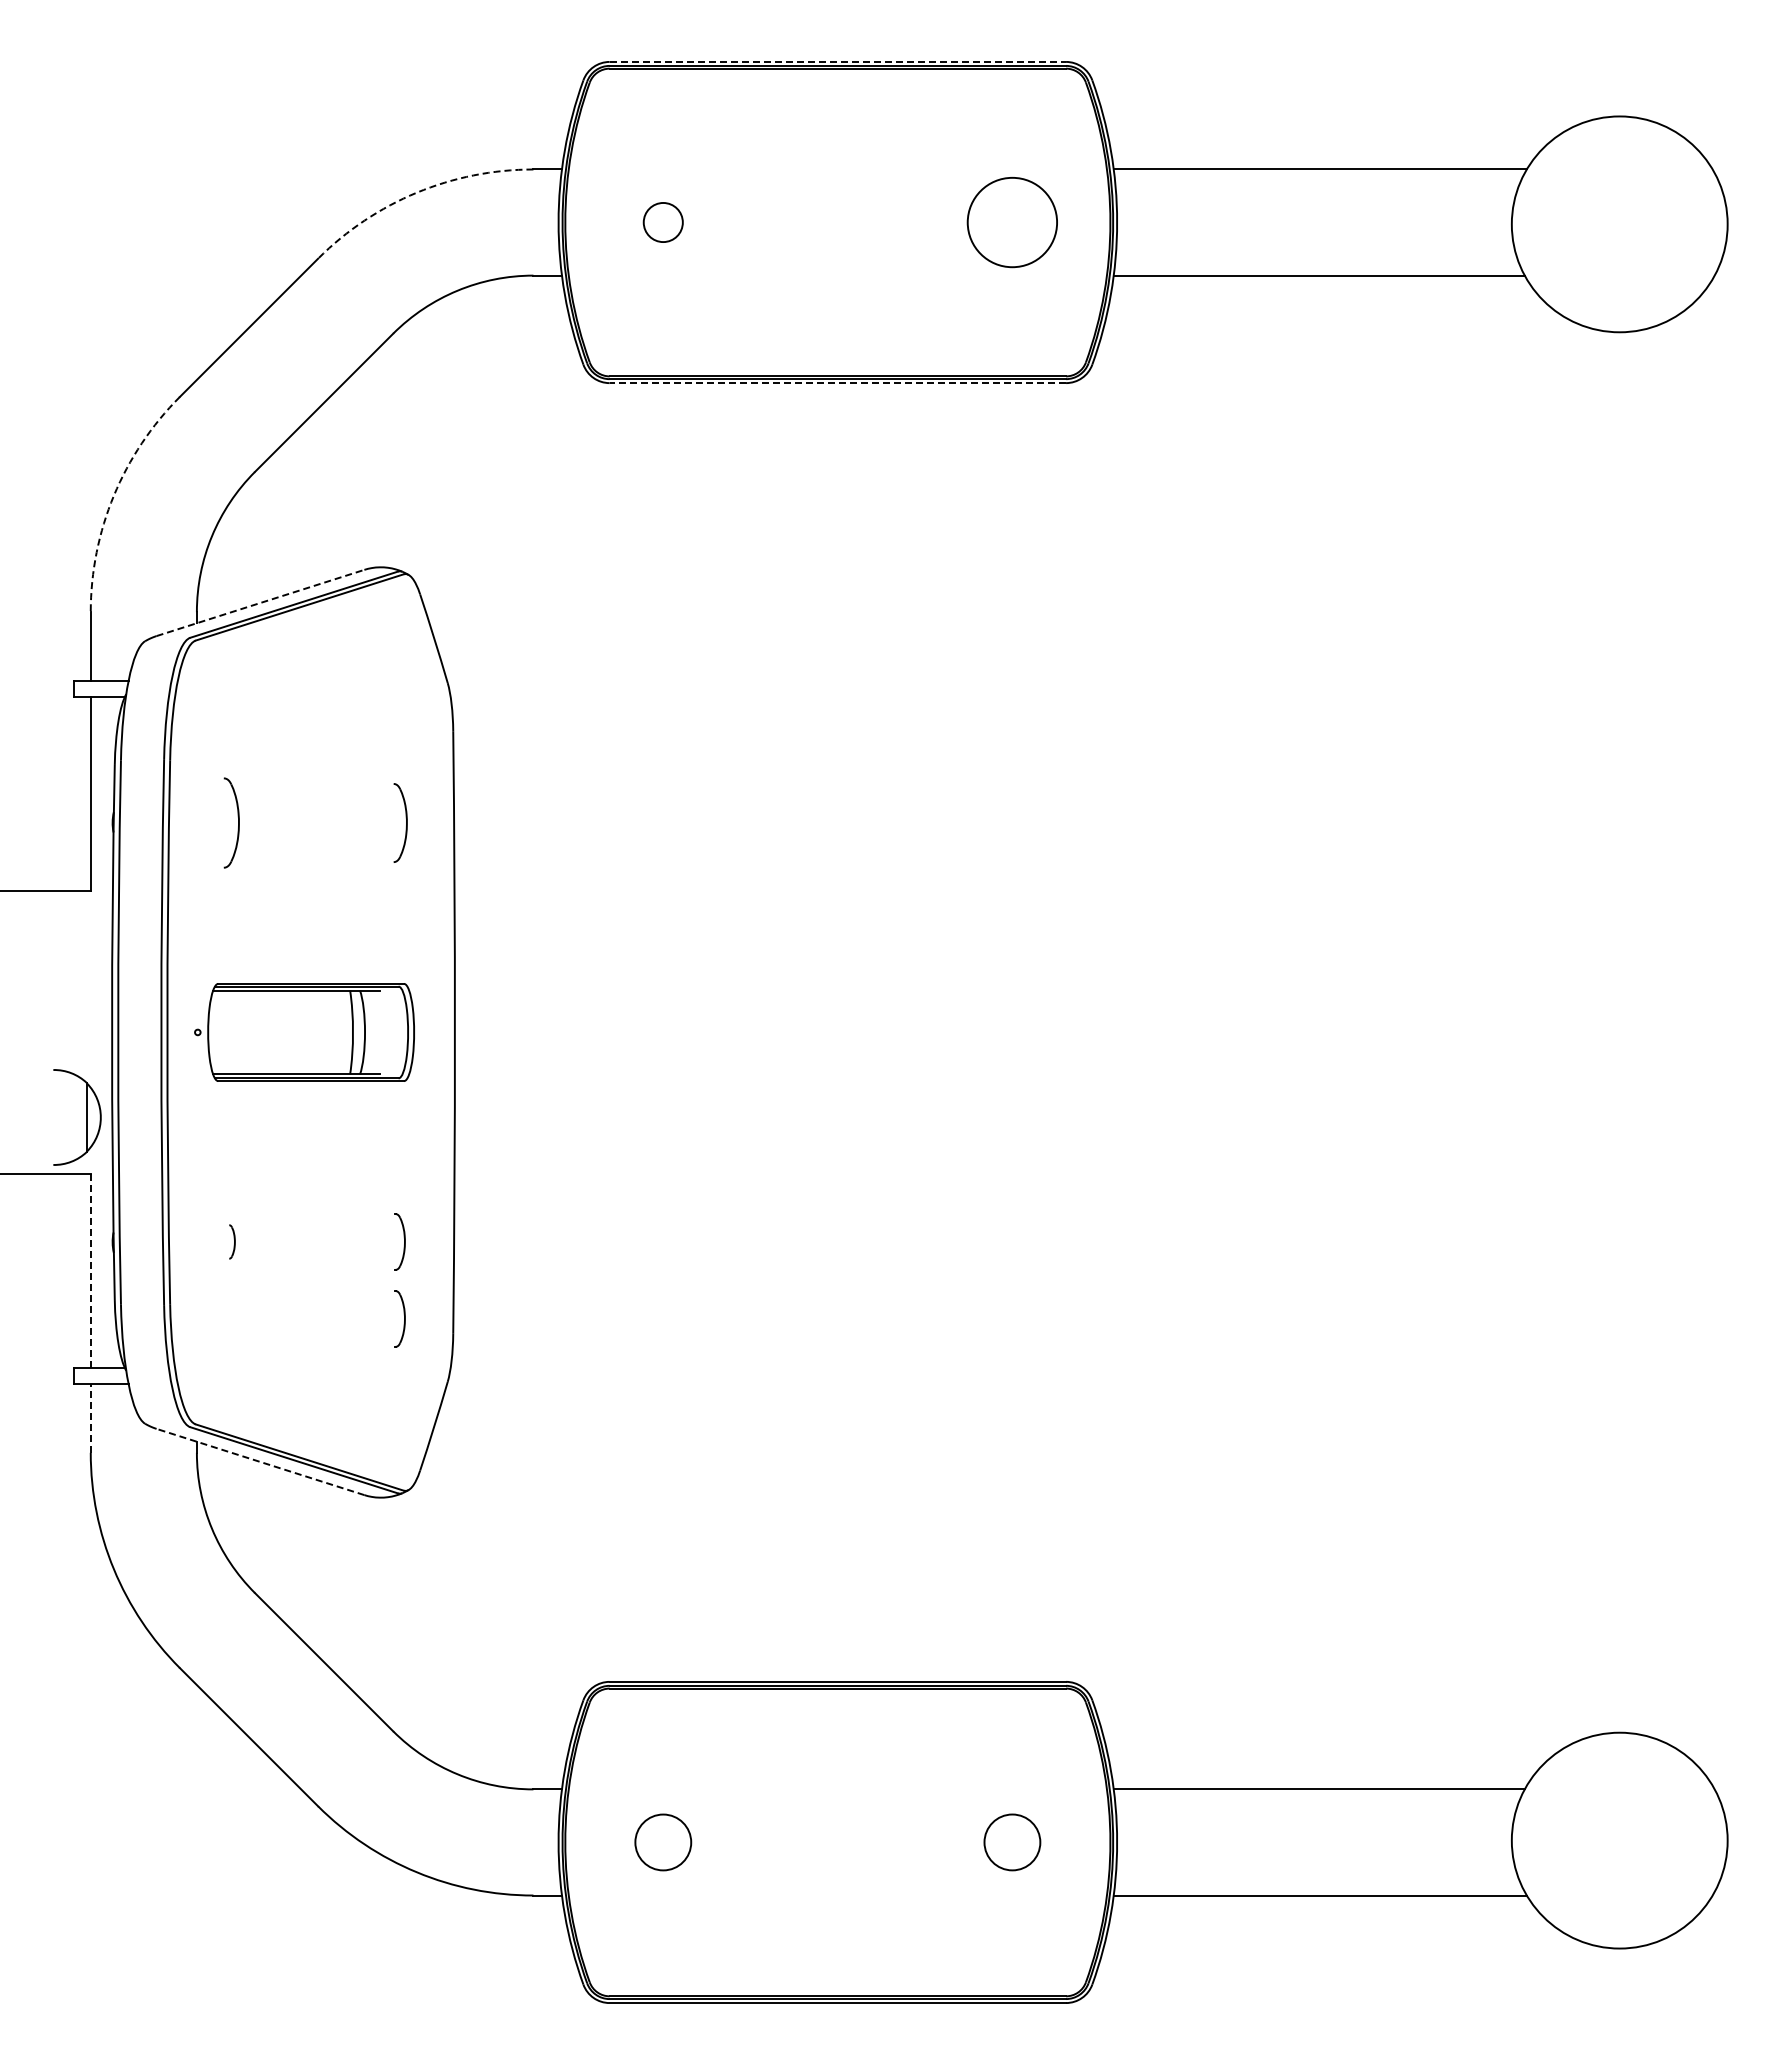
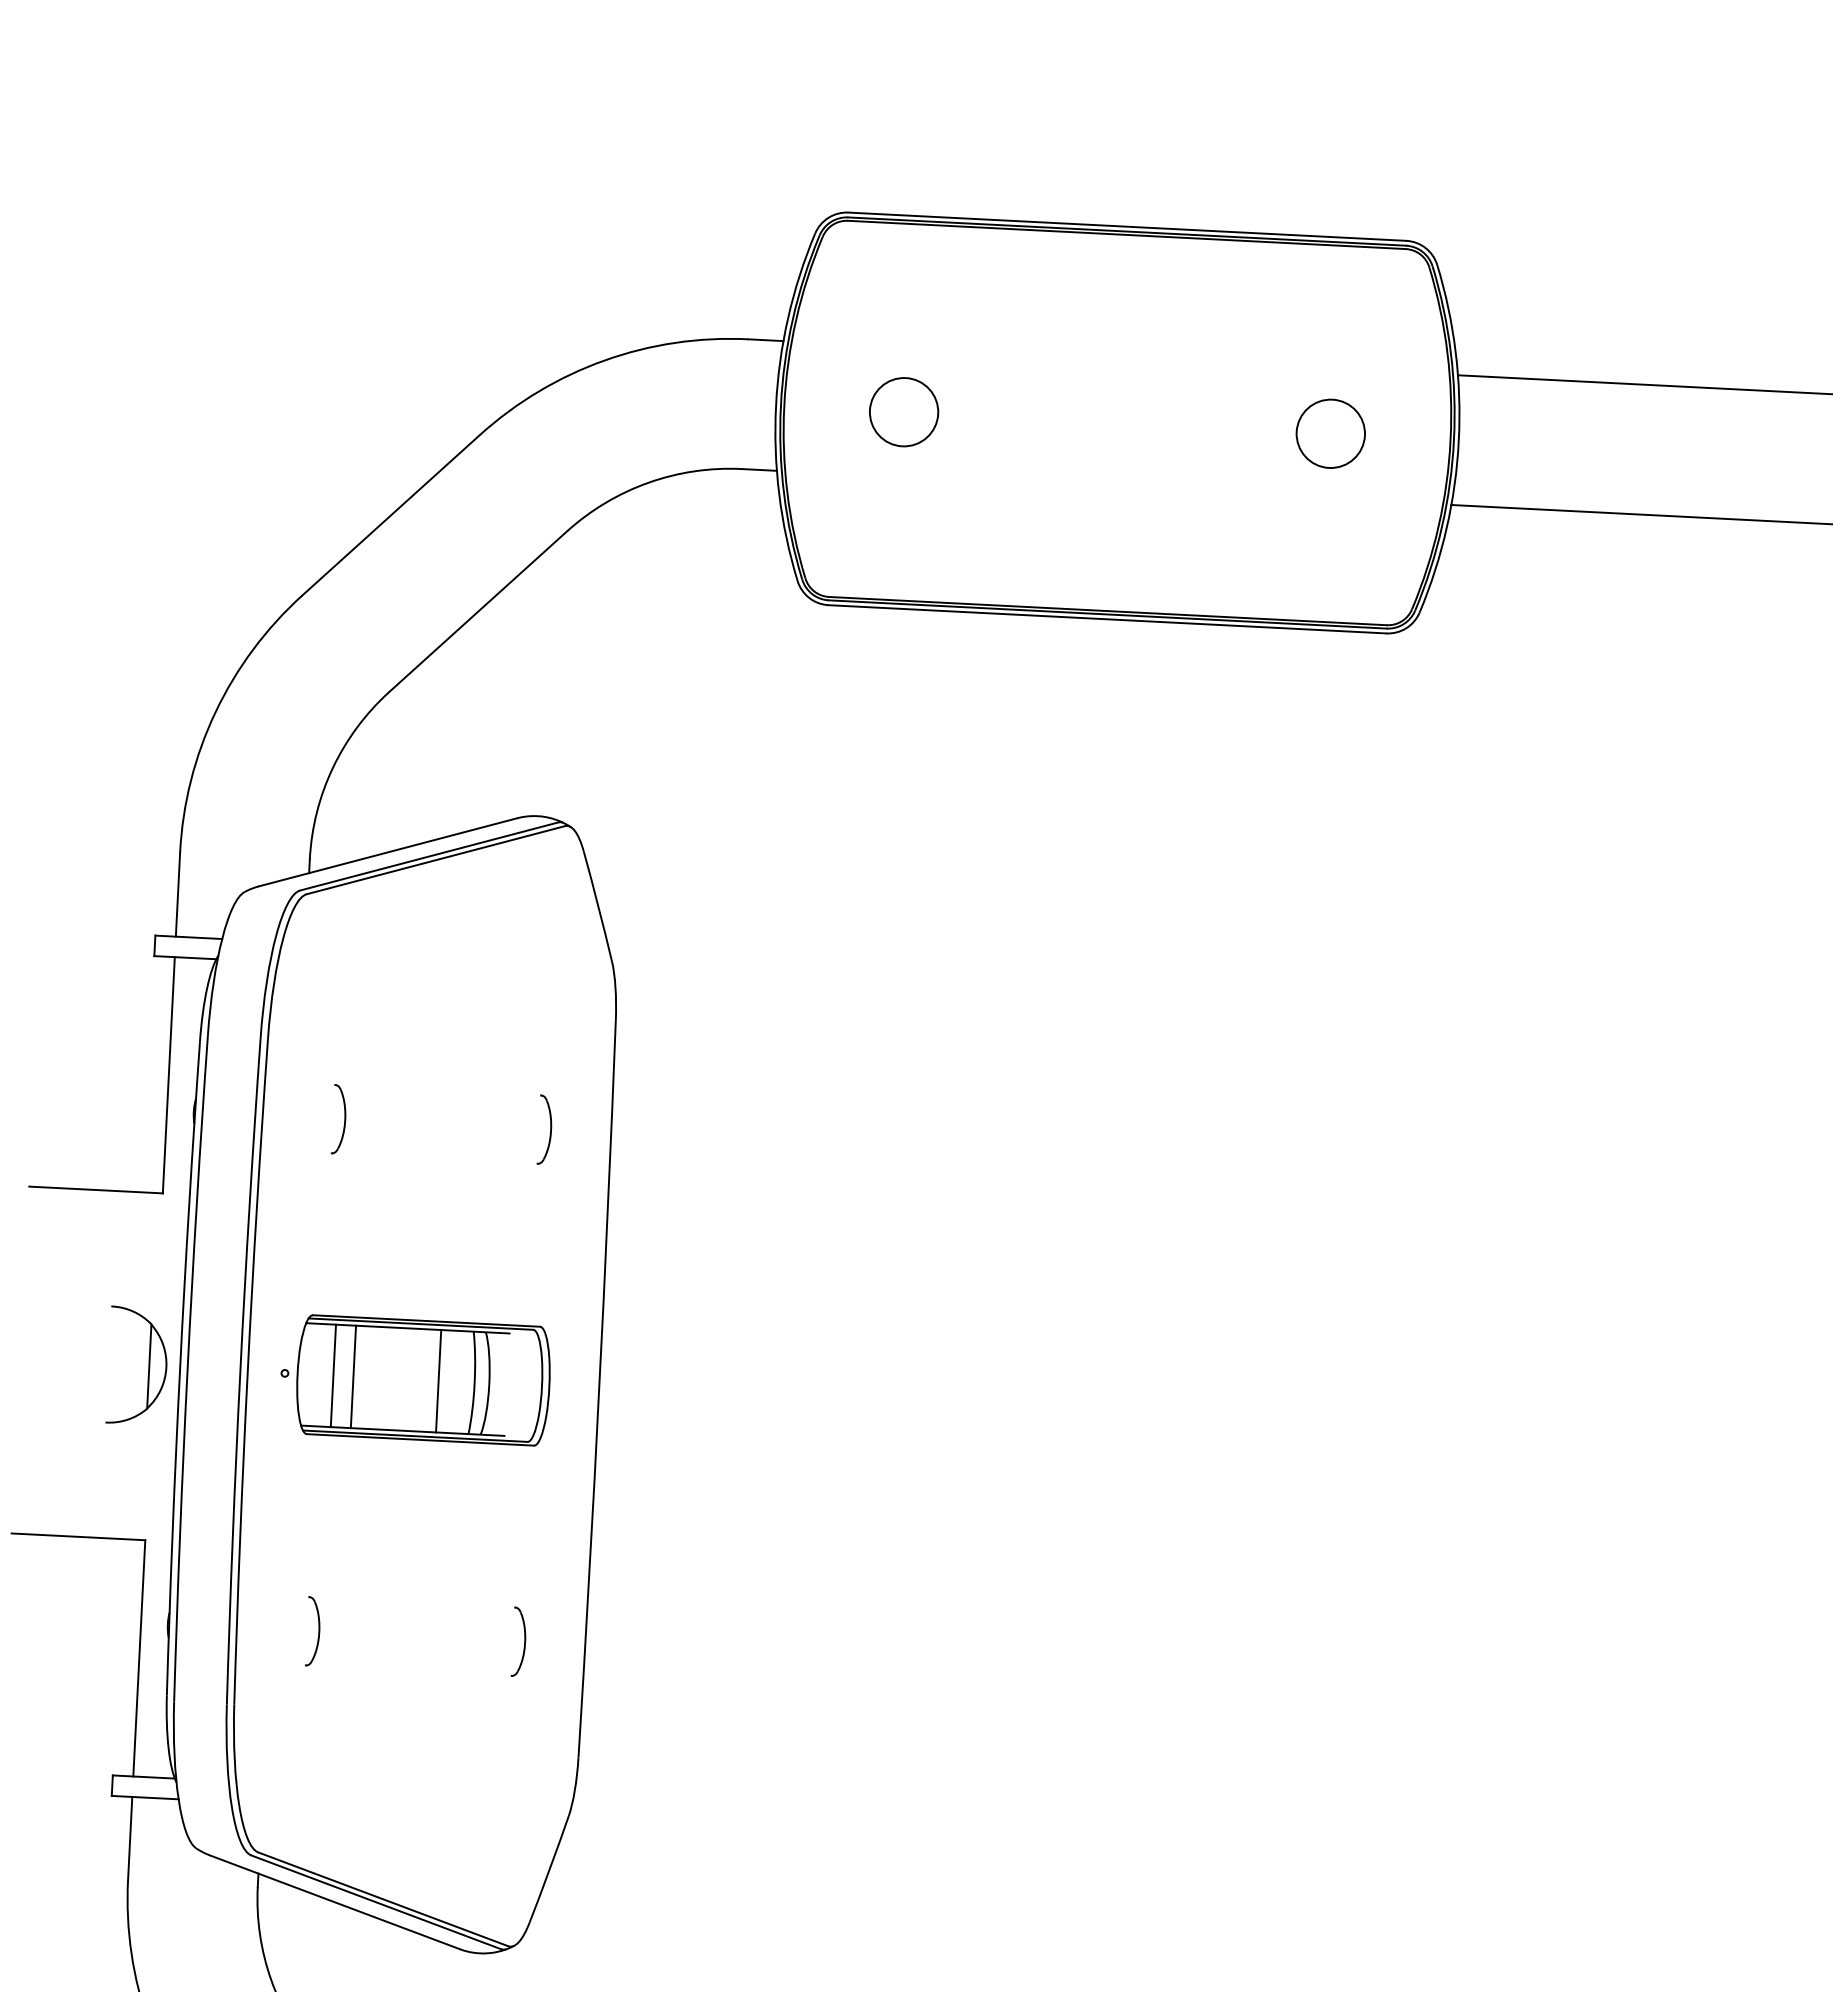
line: (838, 61) -> (1128, 226), dashed -> solid
arc: (416, 192) -> (604, 360), dashed -> solid
circle: (663, 222) -> (904, 412), size x1.43
circle: (1012, 222) -> (1330, 433), size x0.62
line: (837, 383) -> (1107, 619), dashed -> solid
arc: (113, 495) -> (215, 711), dashed -> solid
line: (260, 602) -> (388, 851), dashed -> solid
part: (232, 822) -> (340, 1118), size x0.62
part: (399, 822) -> (544, 1129), size x0.71
line: (237, 1032) -> (333, 1375), added
line: (253, 1032) -> (352, 1376), added
line: (323, 1032) -> (438, 1381), added
part: (86, 1117) -> (148, 1366), moved
part: (232, 1241) -> (314, 1631), size x1.67
line: (90, 1271) -> (138, 1658), dashed -> solid
part: (399, 1318) -> (513, 1735), removed
line: (90, 1418) -> (129, 1838), dashed -> solid
line: (260, 1461) -> (334, 1901), dashed -> solid

